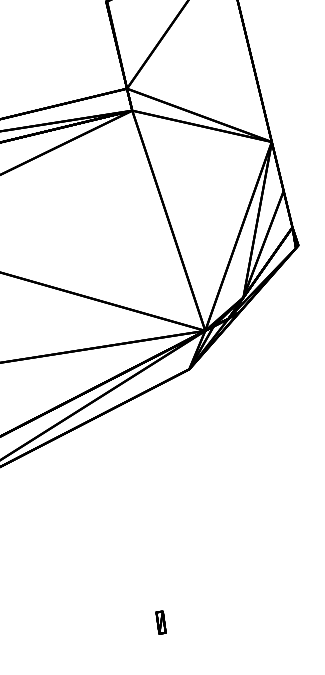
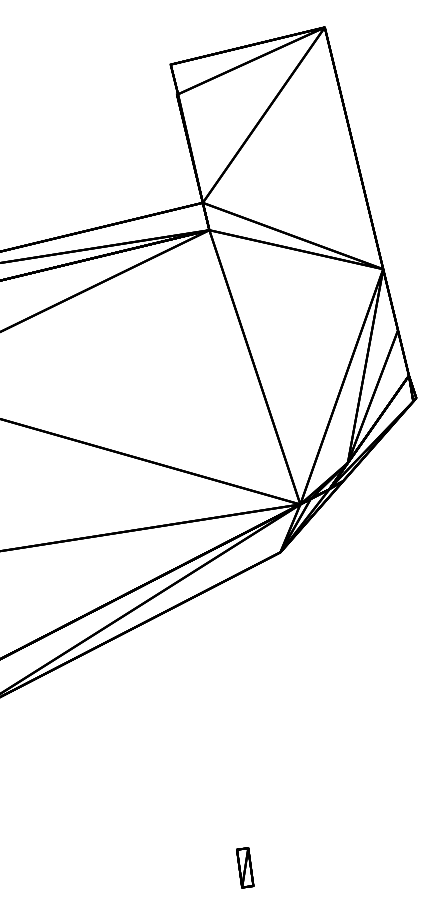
part: (161, 622) -> (245, 867), size x1.43

